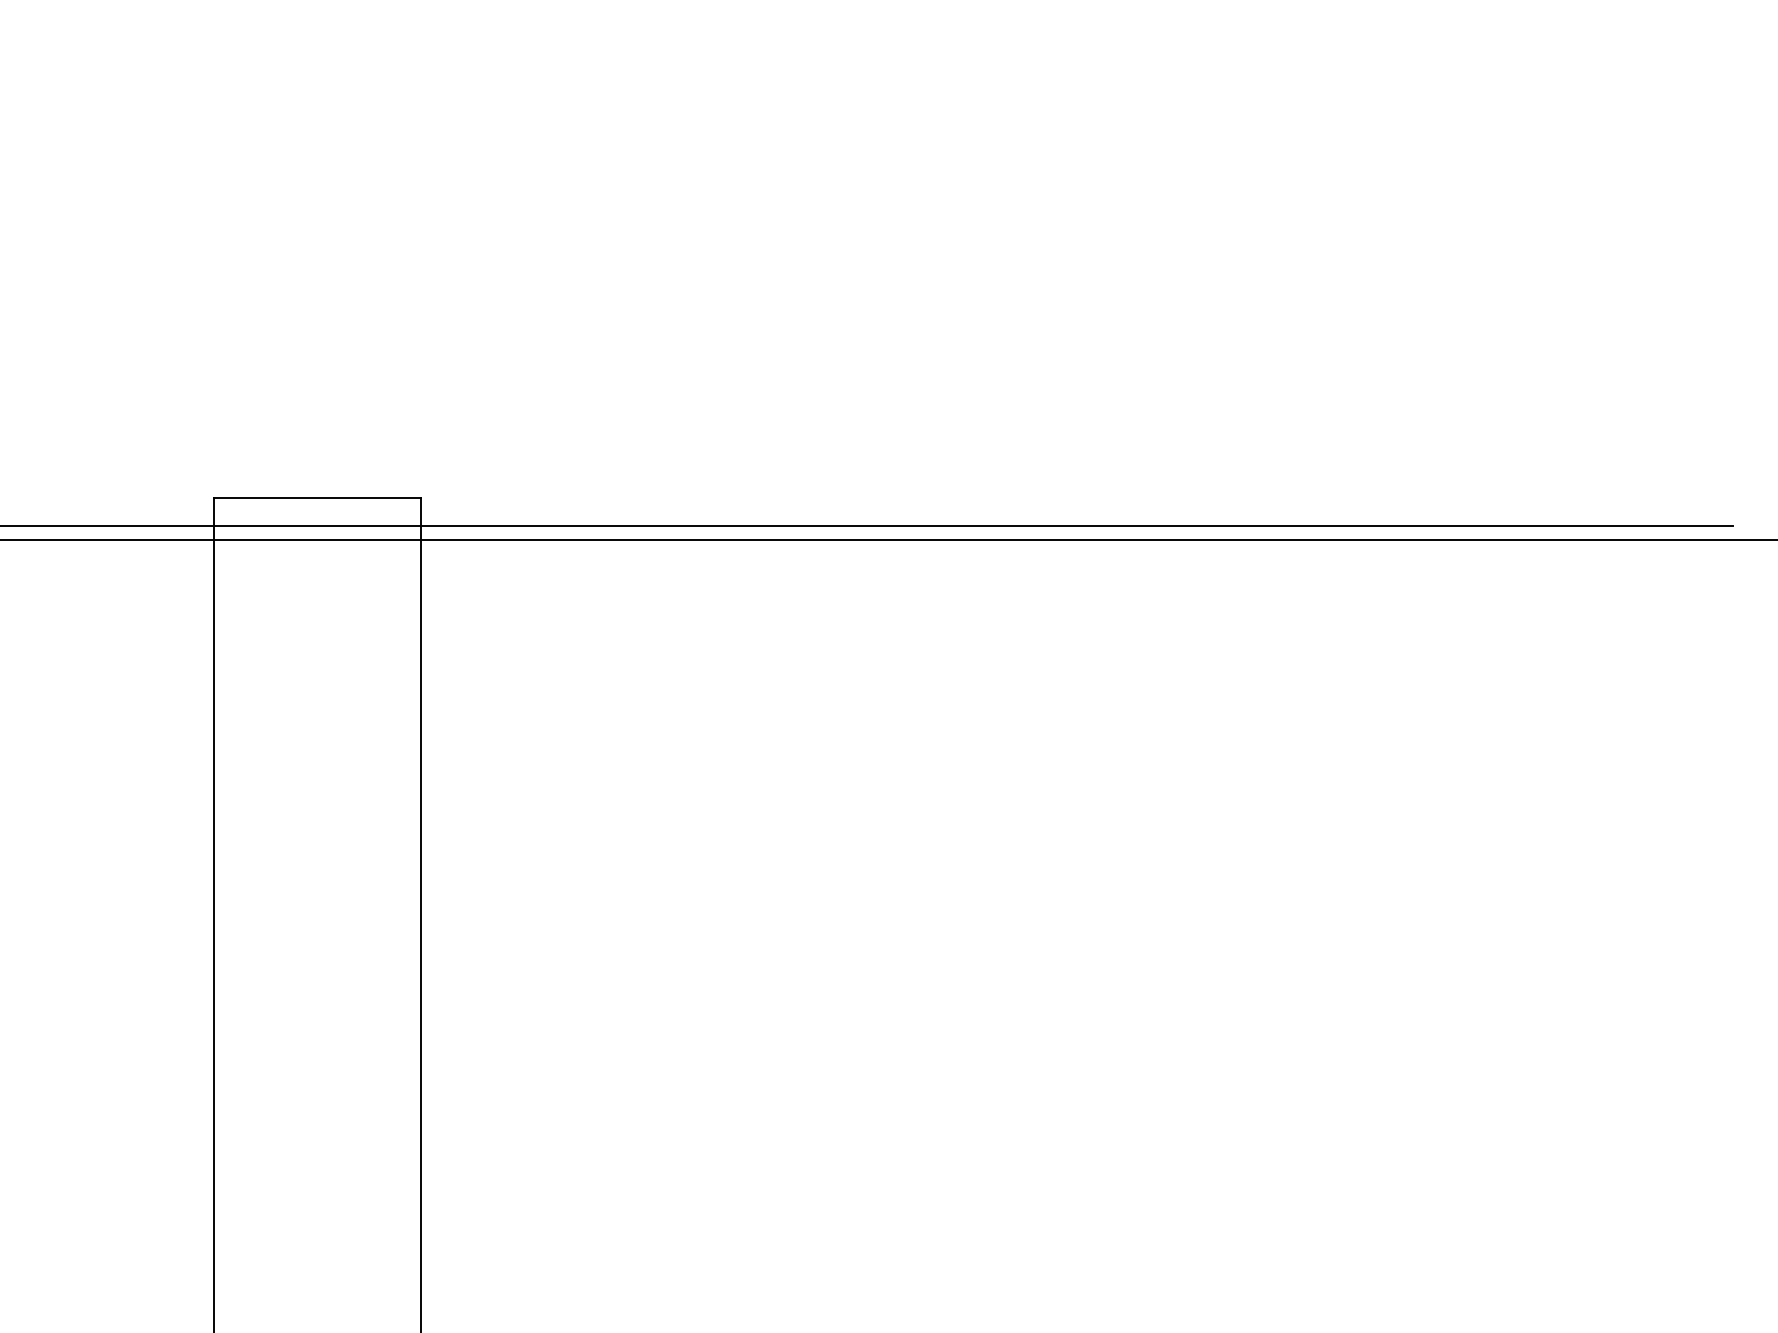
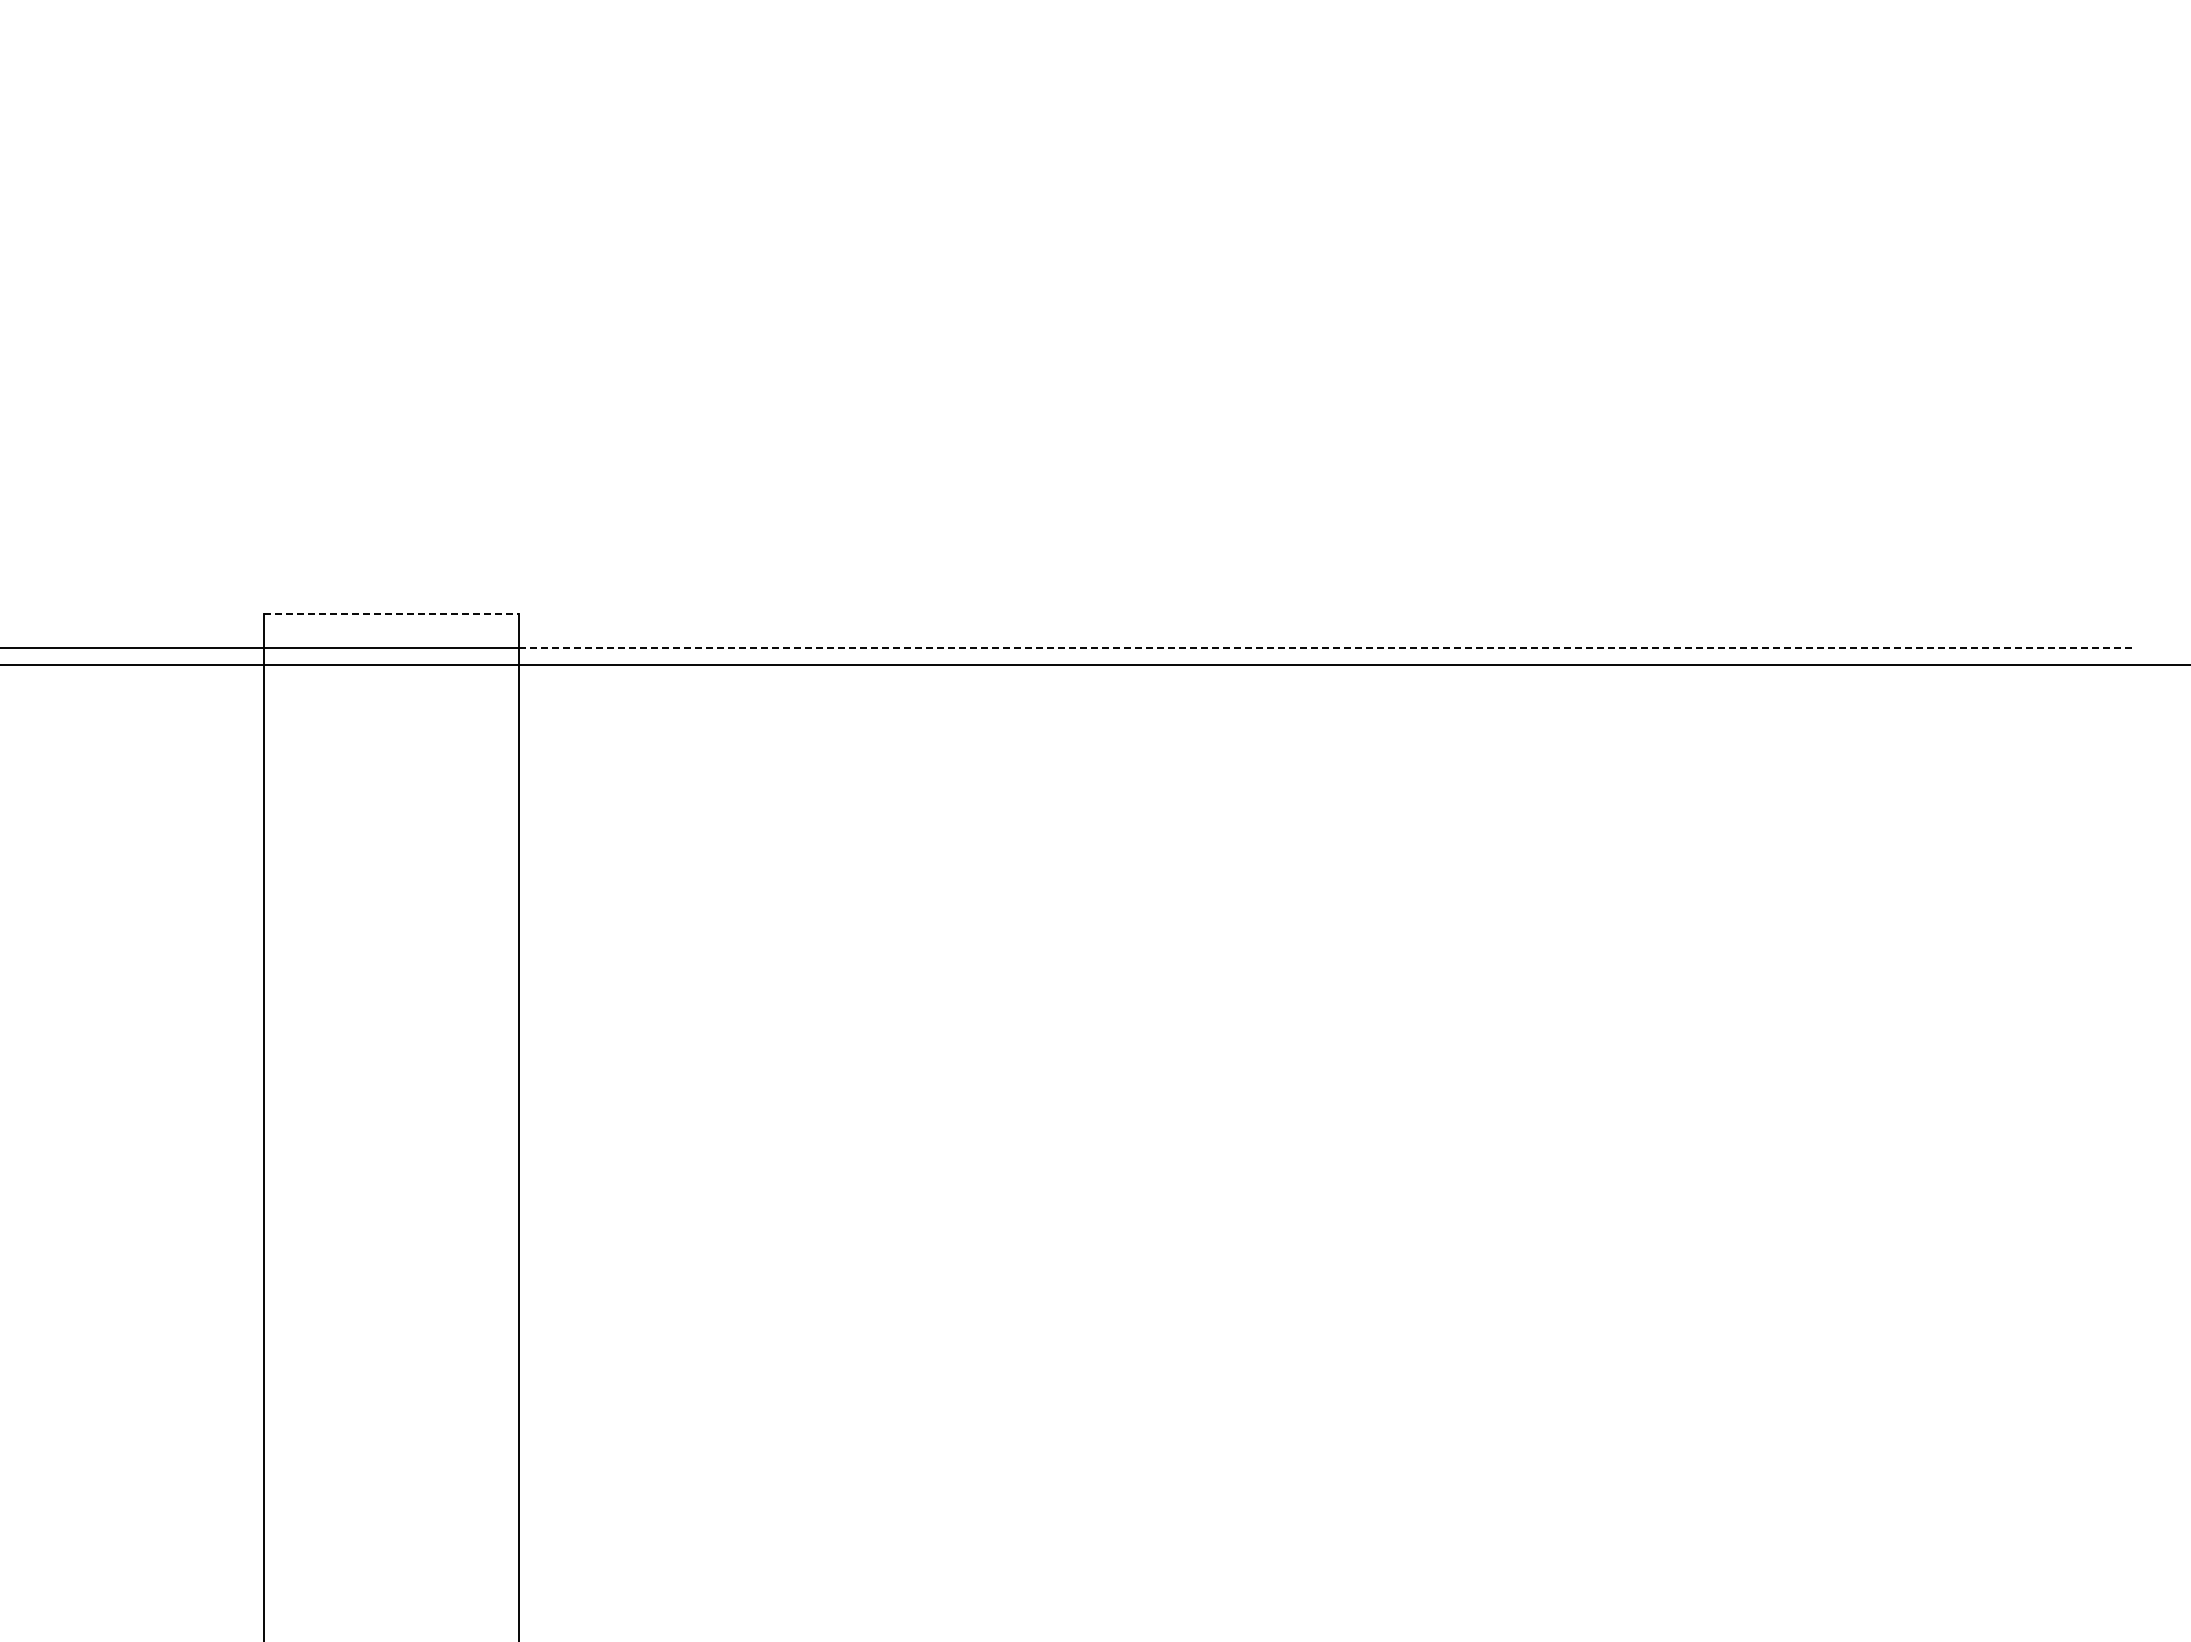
line: (317, 498) -> (391, 613), solid -> dashed
line: (1077, 525) -> (1327, 647), solid -> dashed

